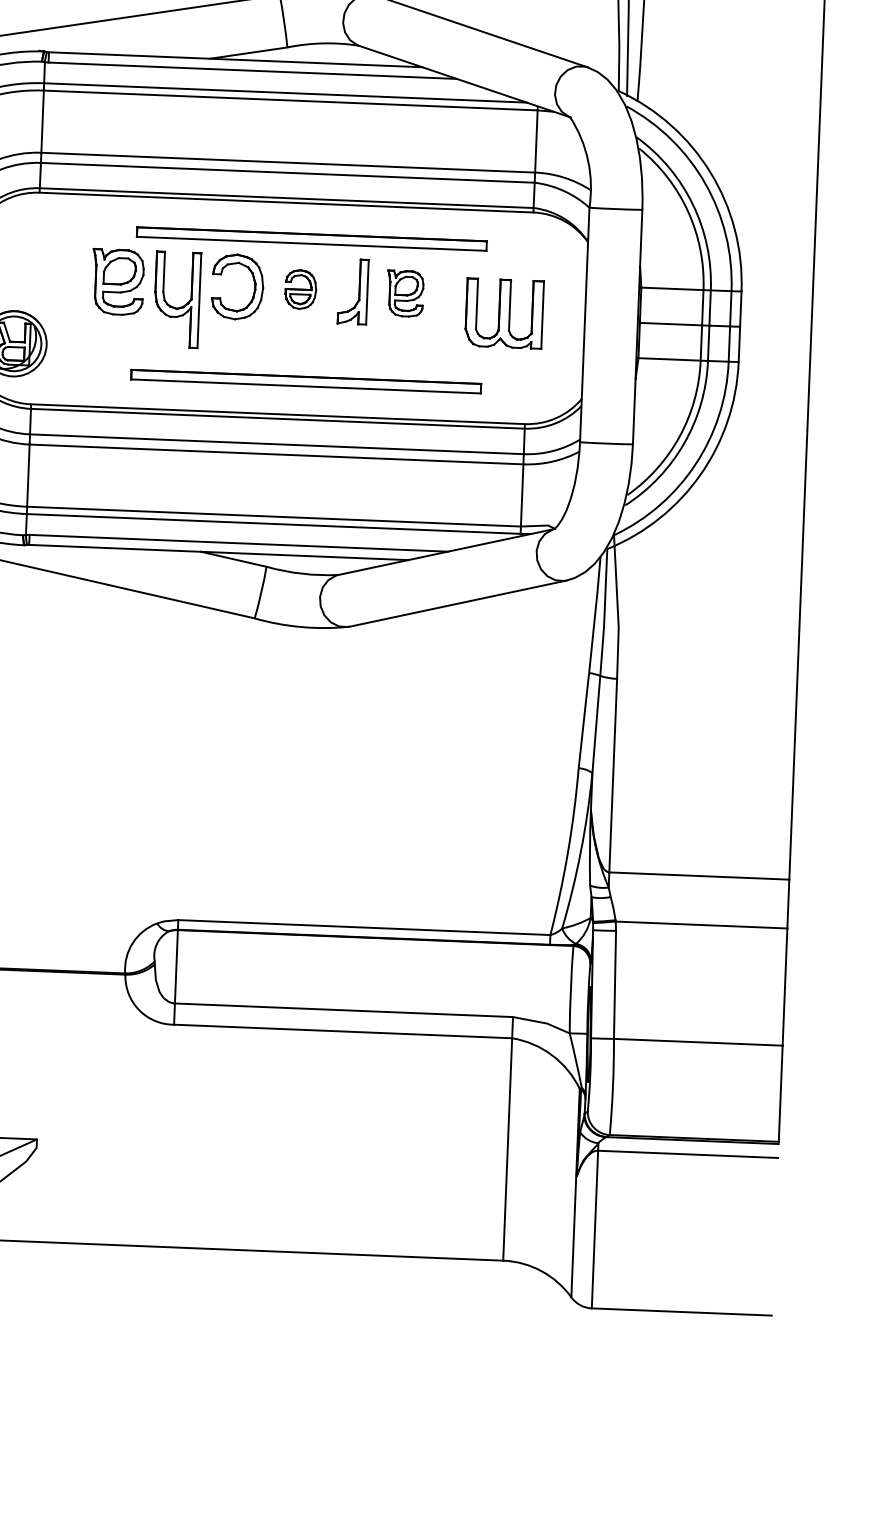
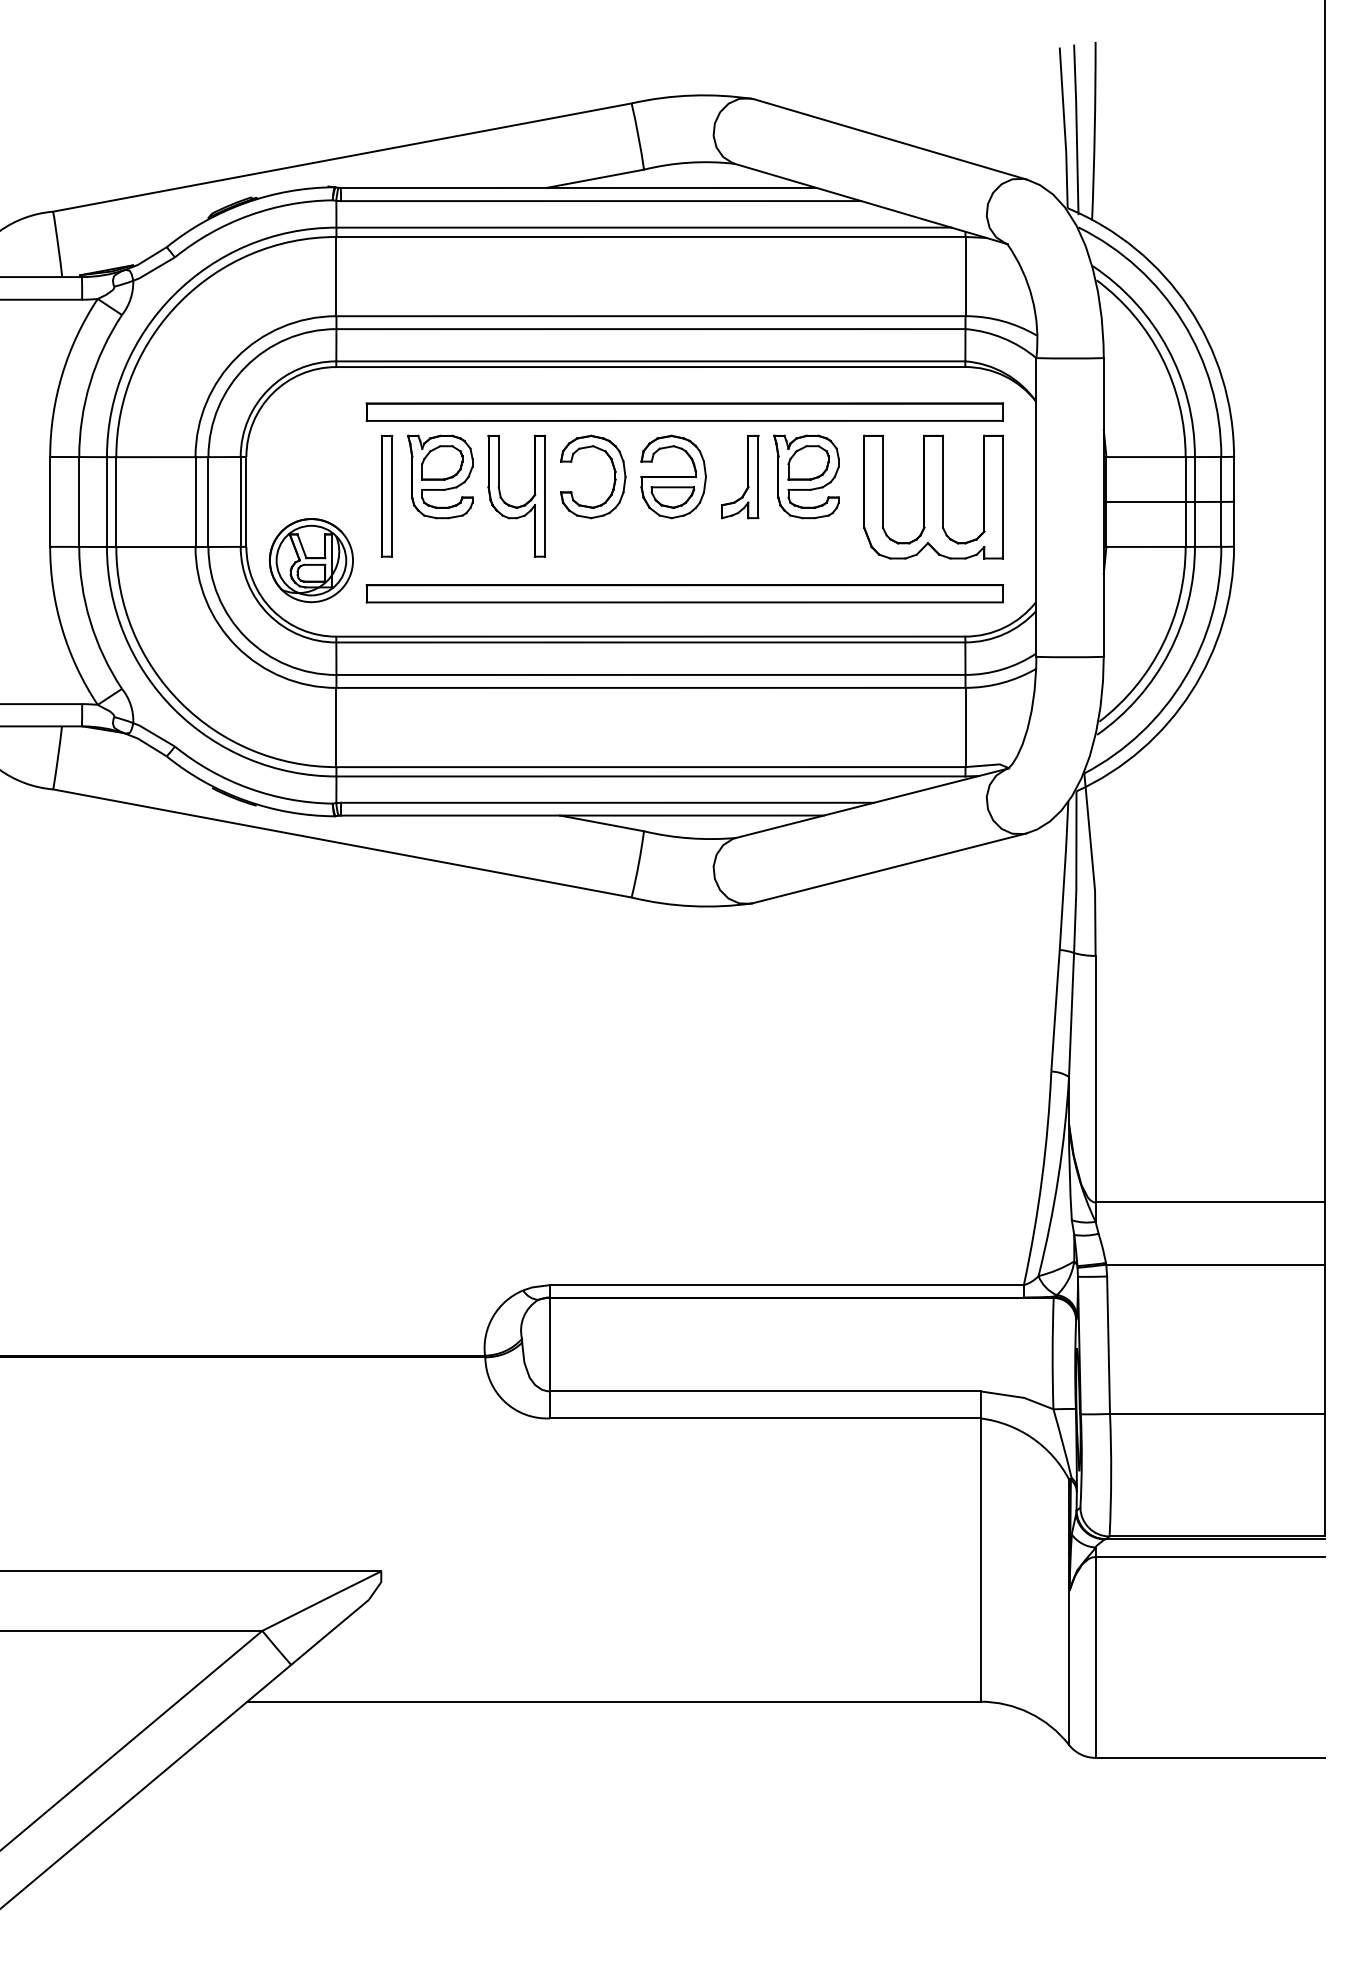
part: (311, 238) -> (684, 411), size x1.43
part: (300, 289) -> (673, 476), size x1.67
part: (405, 293) -> (806, 476), size x1.43
part: (75, 295) -> (387, 495), added
part: (504, 313) -> (933, 496), size x1.43
part: (305, 381) -> (684, 593), size x1.43

